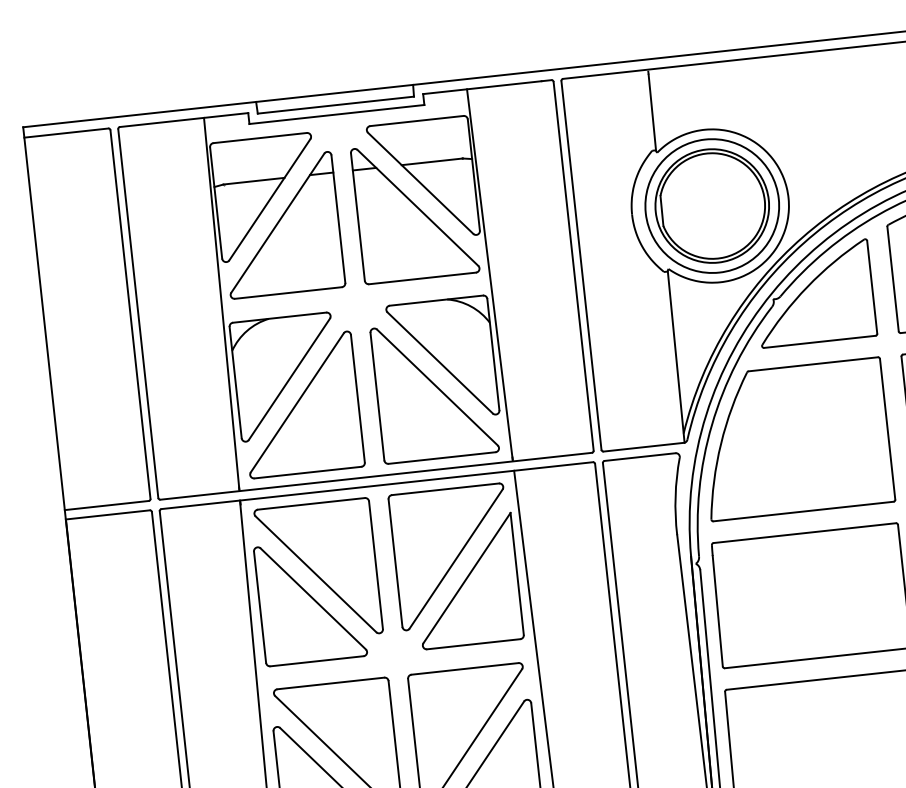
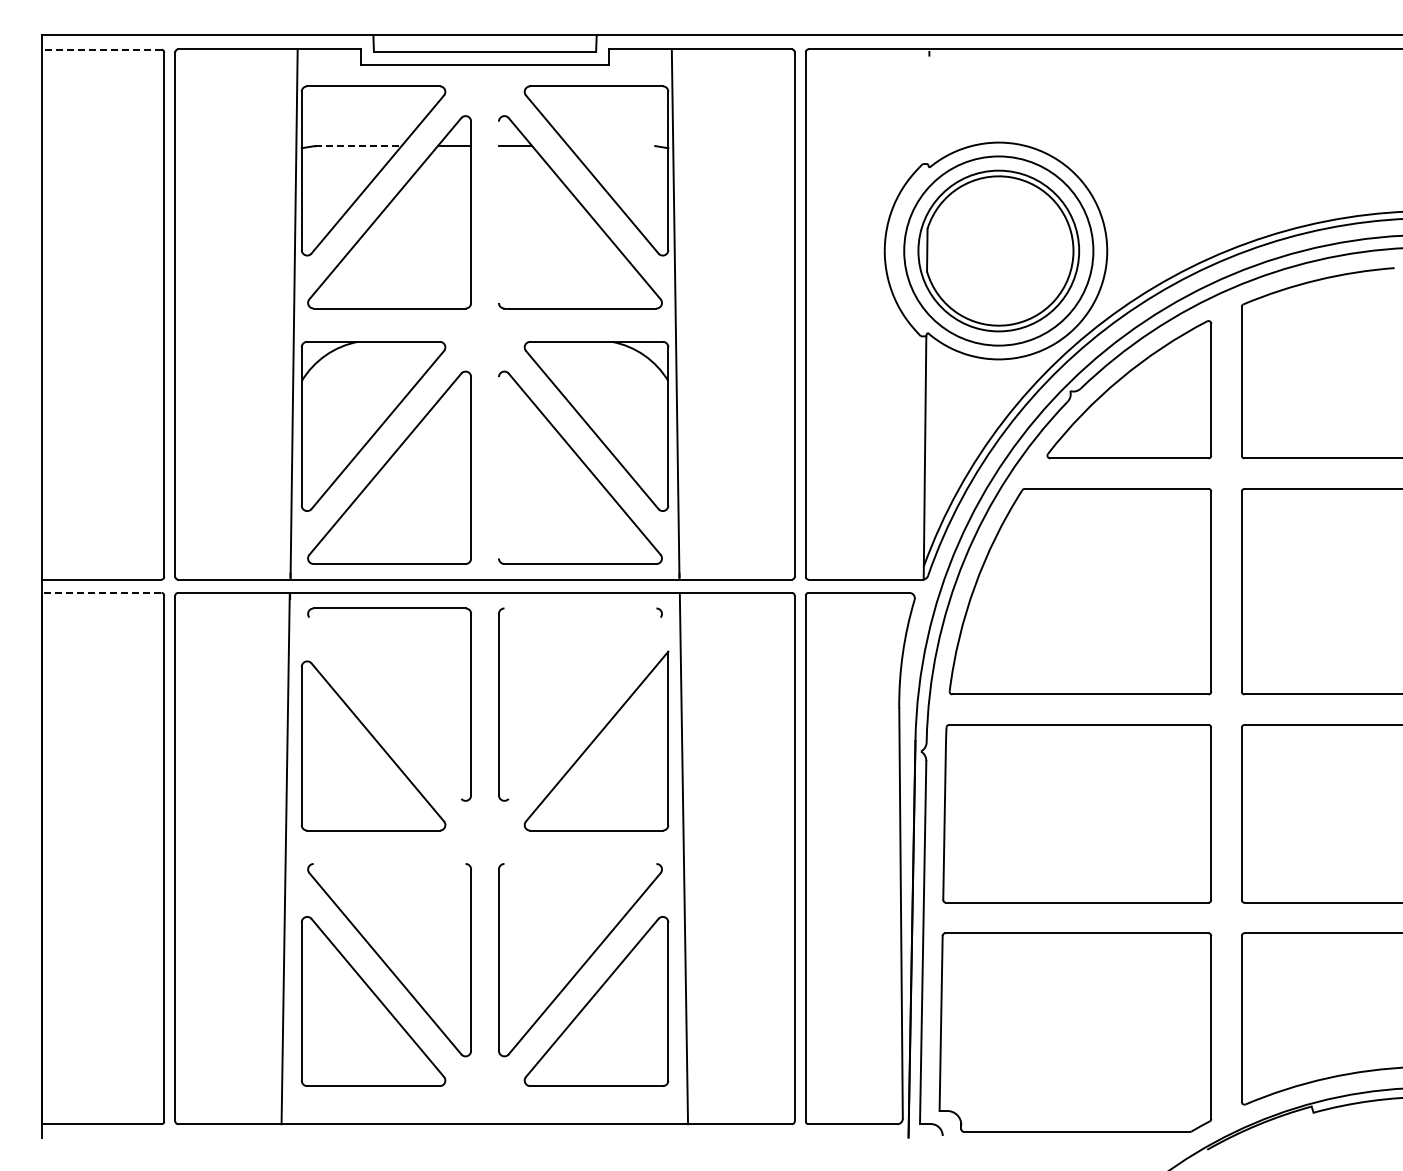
line: (652, 112) -> (928, 110), removed
line: (66, 132) -> (101, 49), solid -> dashed
line: (432, 162) -> (611, 146), removed
line: (254, 181) -> (358, 146), solid -> dashed
line: (357, 216) -> (498, 211), removed
line: (377, 396) -> (498, 467), removed
line: (445, 489) -> (580, 608), removed
line: (107, 514) -> (101, 592), solid -> dashed
line: (455, 558) -> (584, 707), removed
line: (316, 573) -> (385, 707), removed
line: (465, 668) -> (580, 863), removed
line: (330, 683) -> (389, 863), removed

